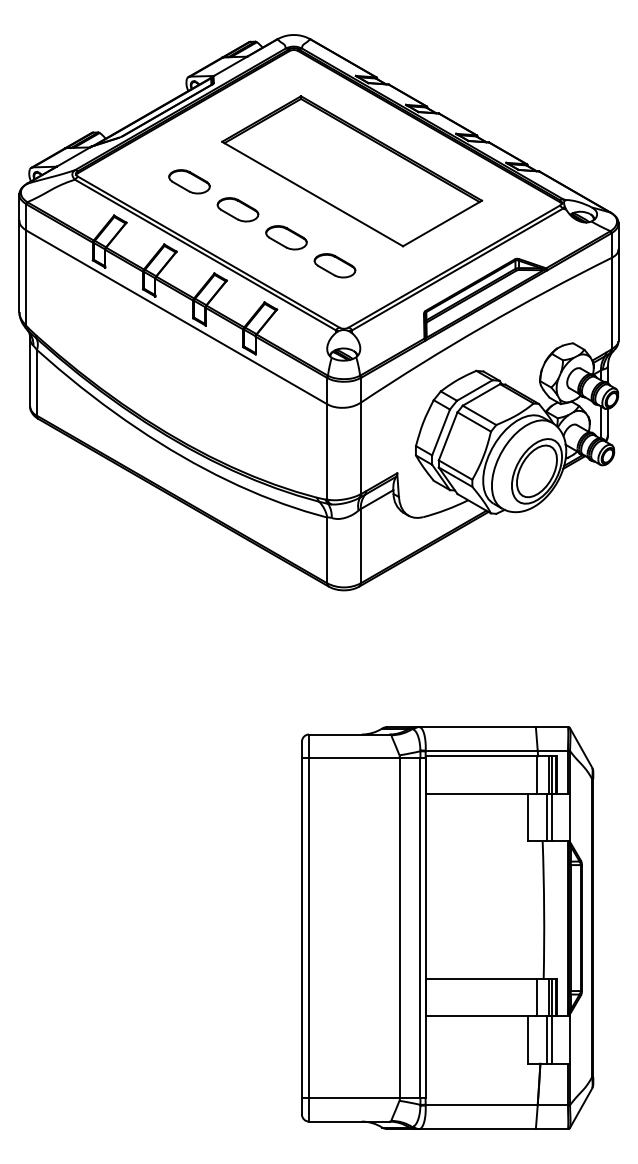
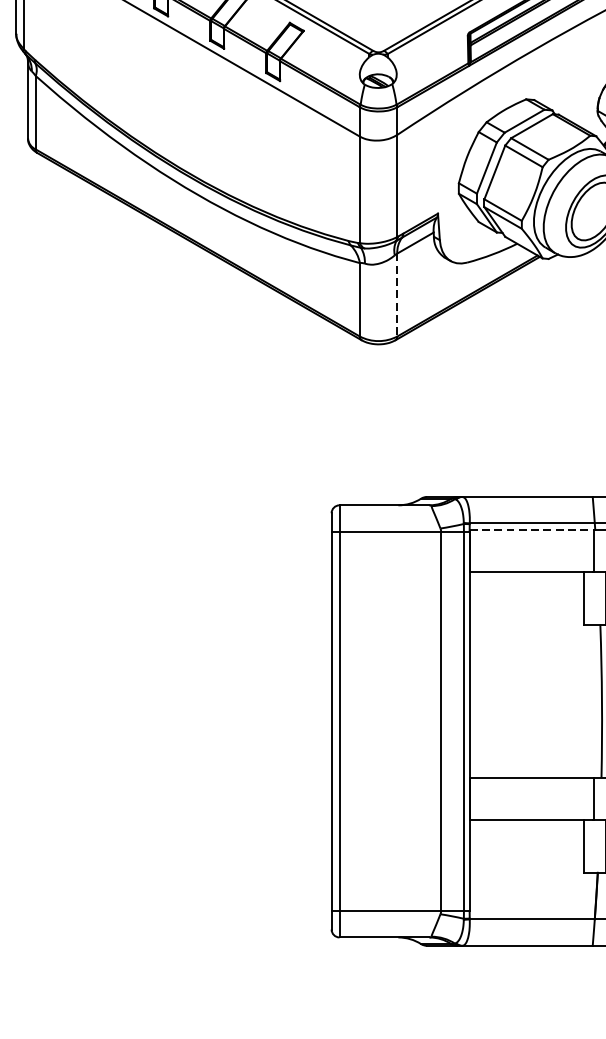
line: (360, 546) -> (396, 295), solid -> dashed
line: (481, 756) -> (532, 529), solid -> dashed

